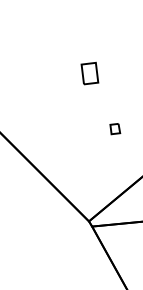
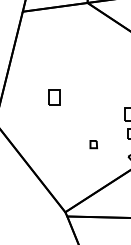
part: (89, 73) -> (54, 97), moved

